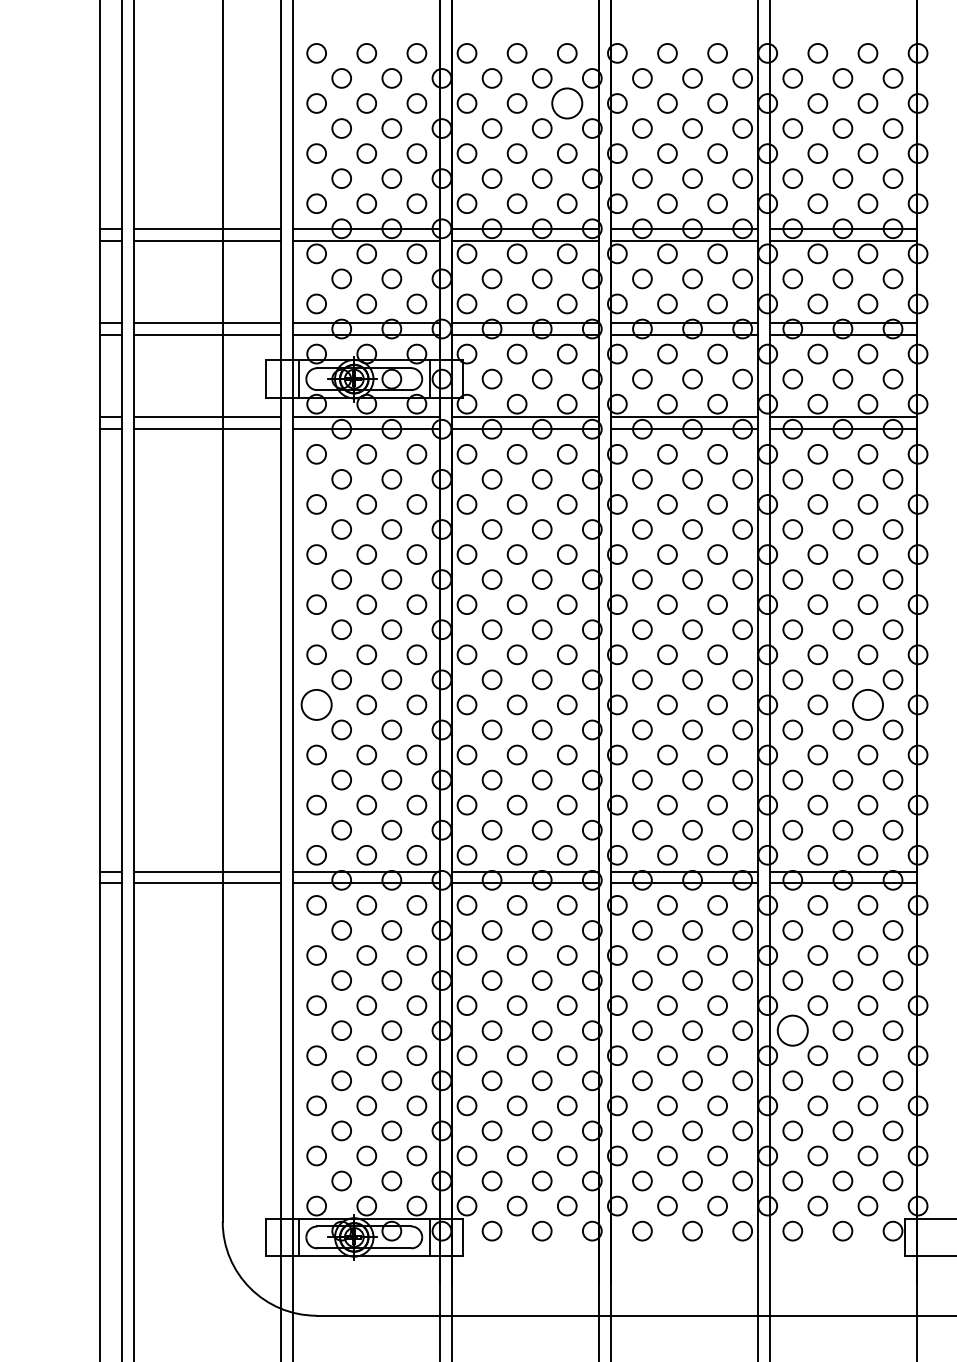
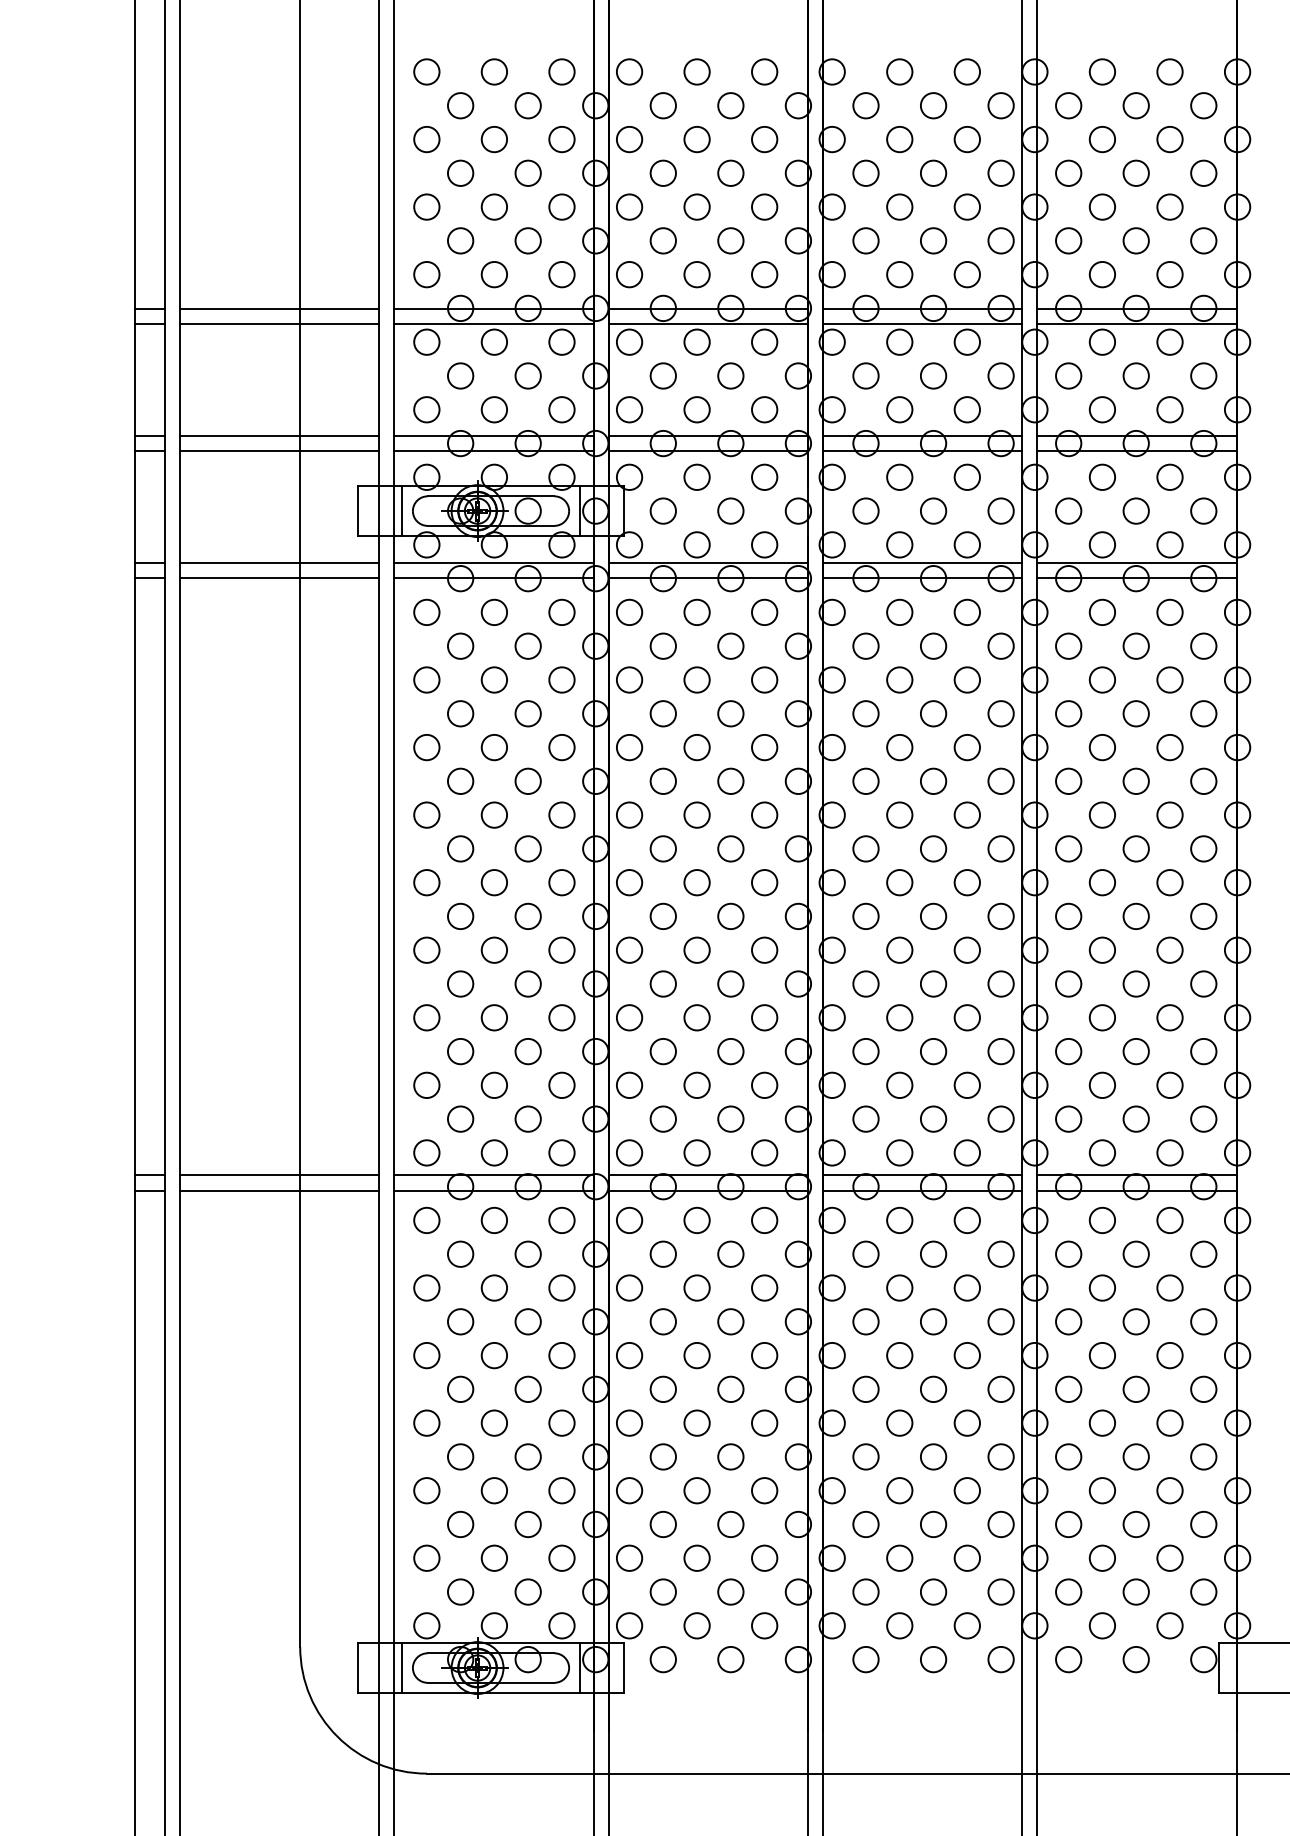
circle: (566, 103) -> (763, 139), size x0.62
circle: (316, 704) -> (426, 949), size x0.62
circle: (867, 704) -> (1169, 949), size x0.62
circle: (792, 1030) -> (1068, 1389), size x0.62

